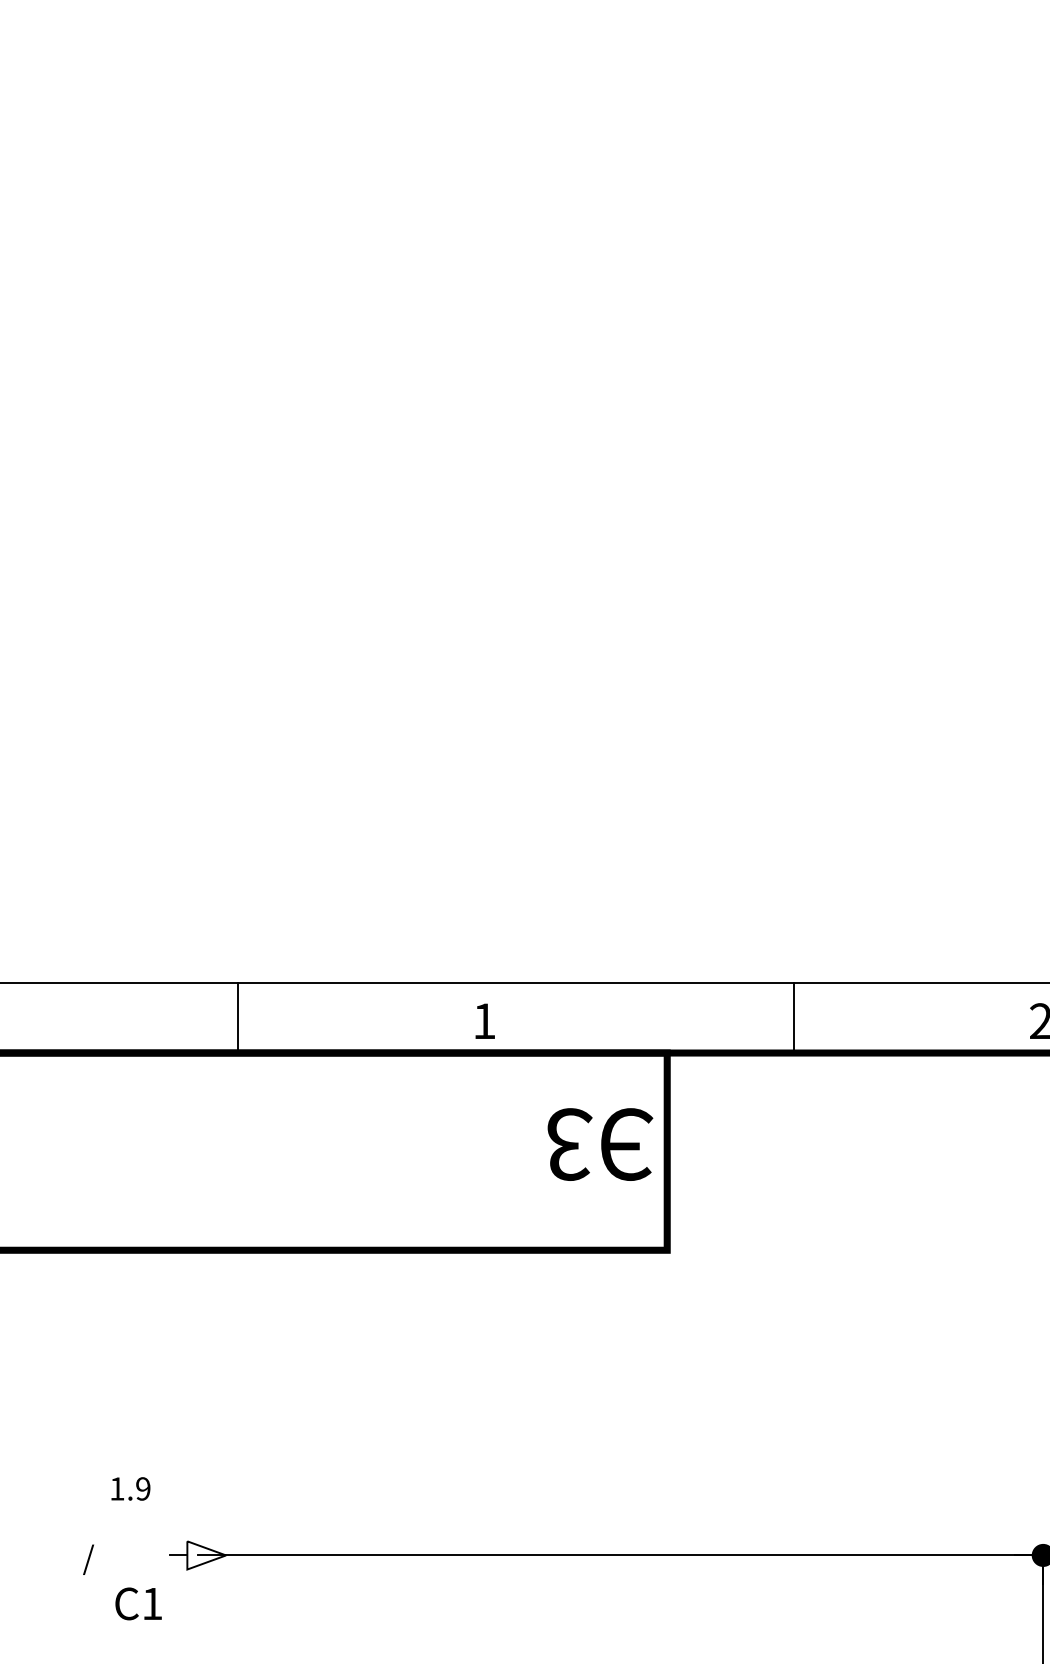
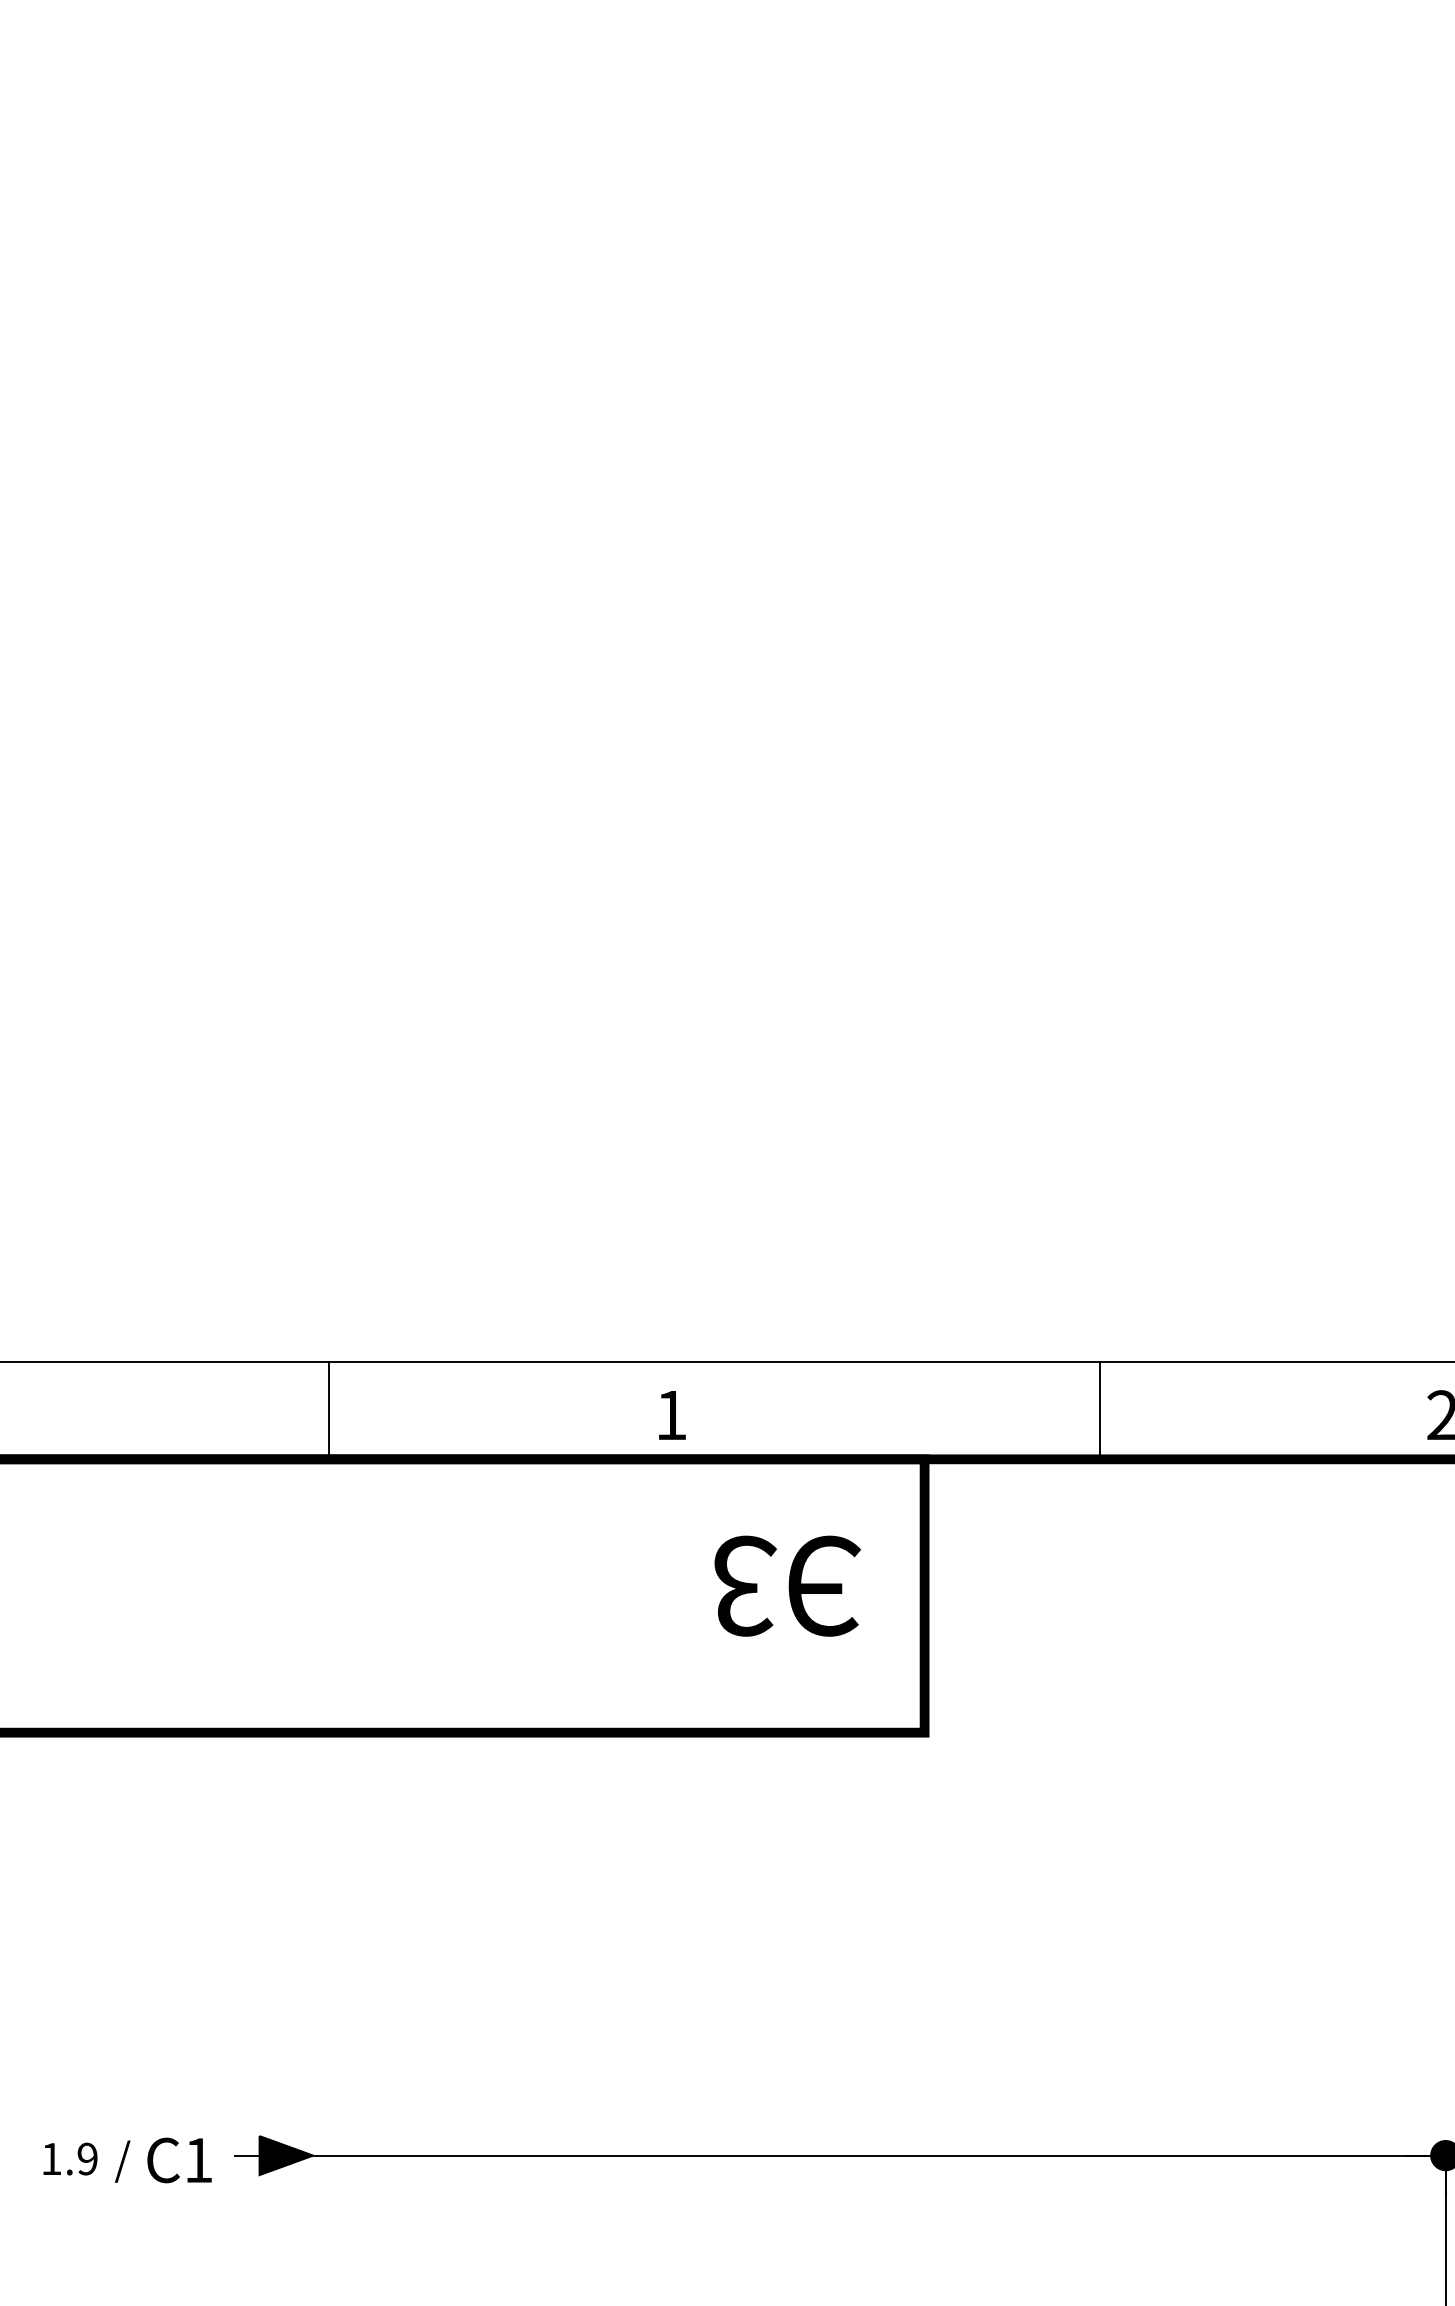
text: (600, 1144) -> (787, 1586), moved
text: (130, 1488) -> (69, 2158), moved
fill: (206, 1555) -> (286, 2155), added
text: (138, 1603) -> (179, 2159), moved

